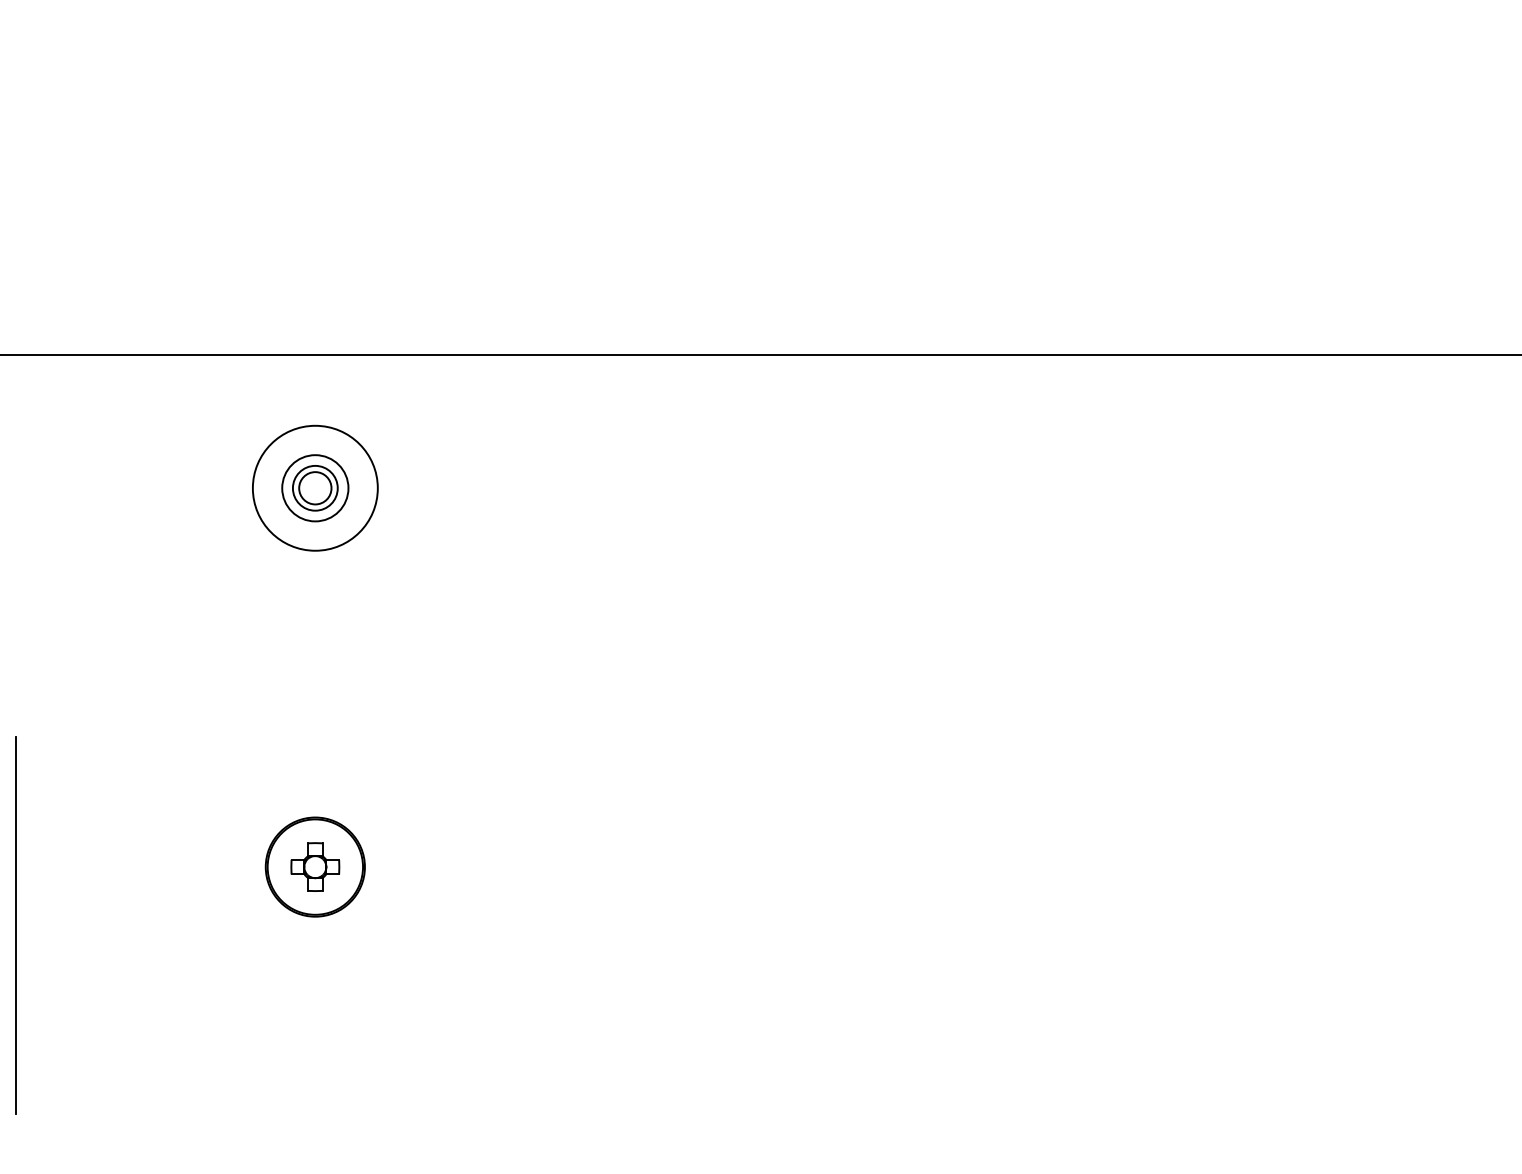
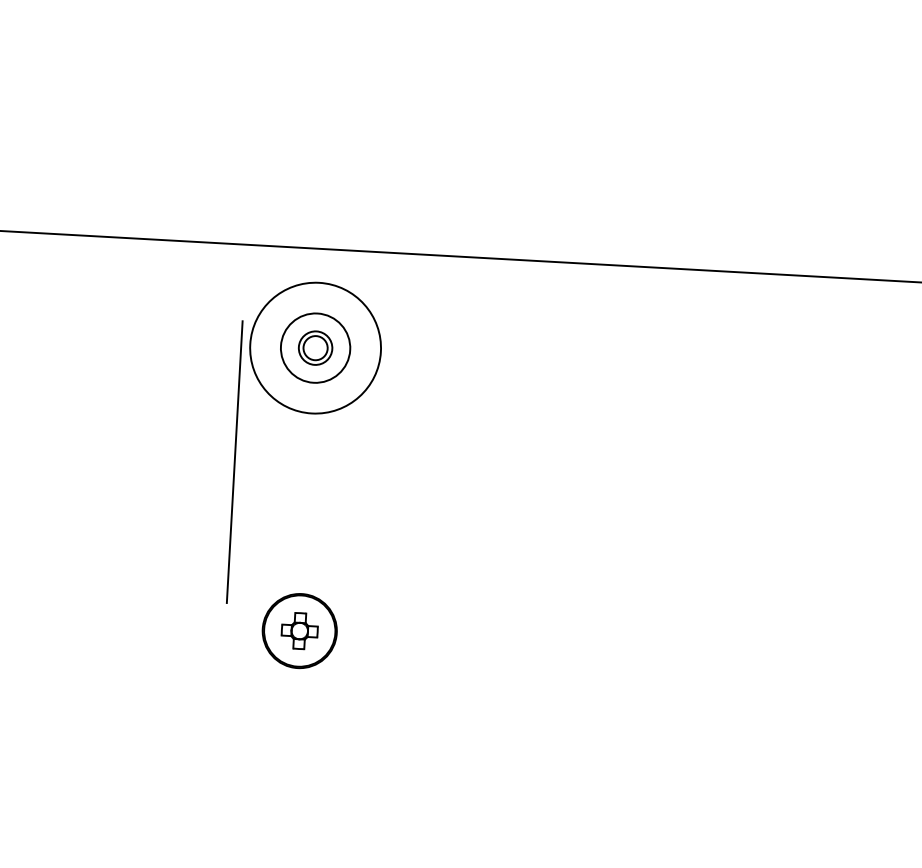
circle: (314, 487) -> (314, 347), size x1.4
circle: (315, 488) -> (315, 348), size x1.4
line: (15, 925) -> (234, 462), moved

